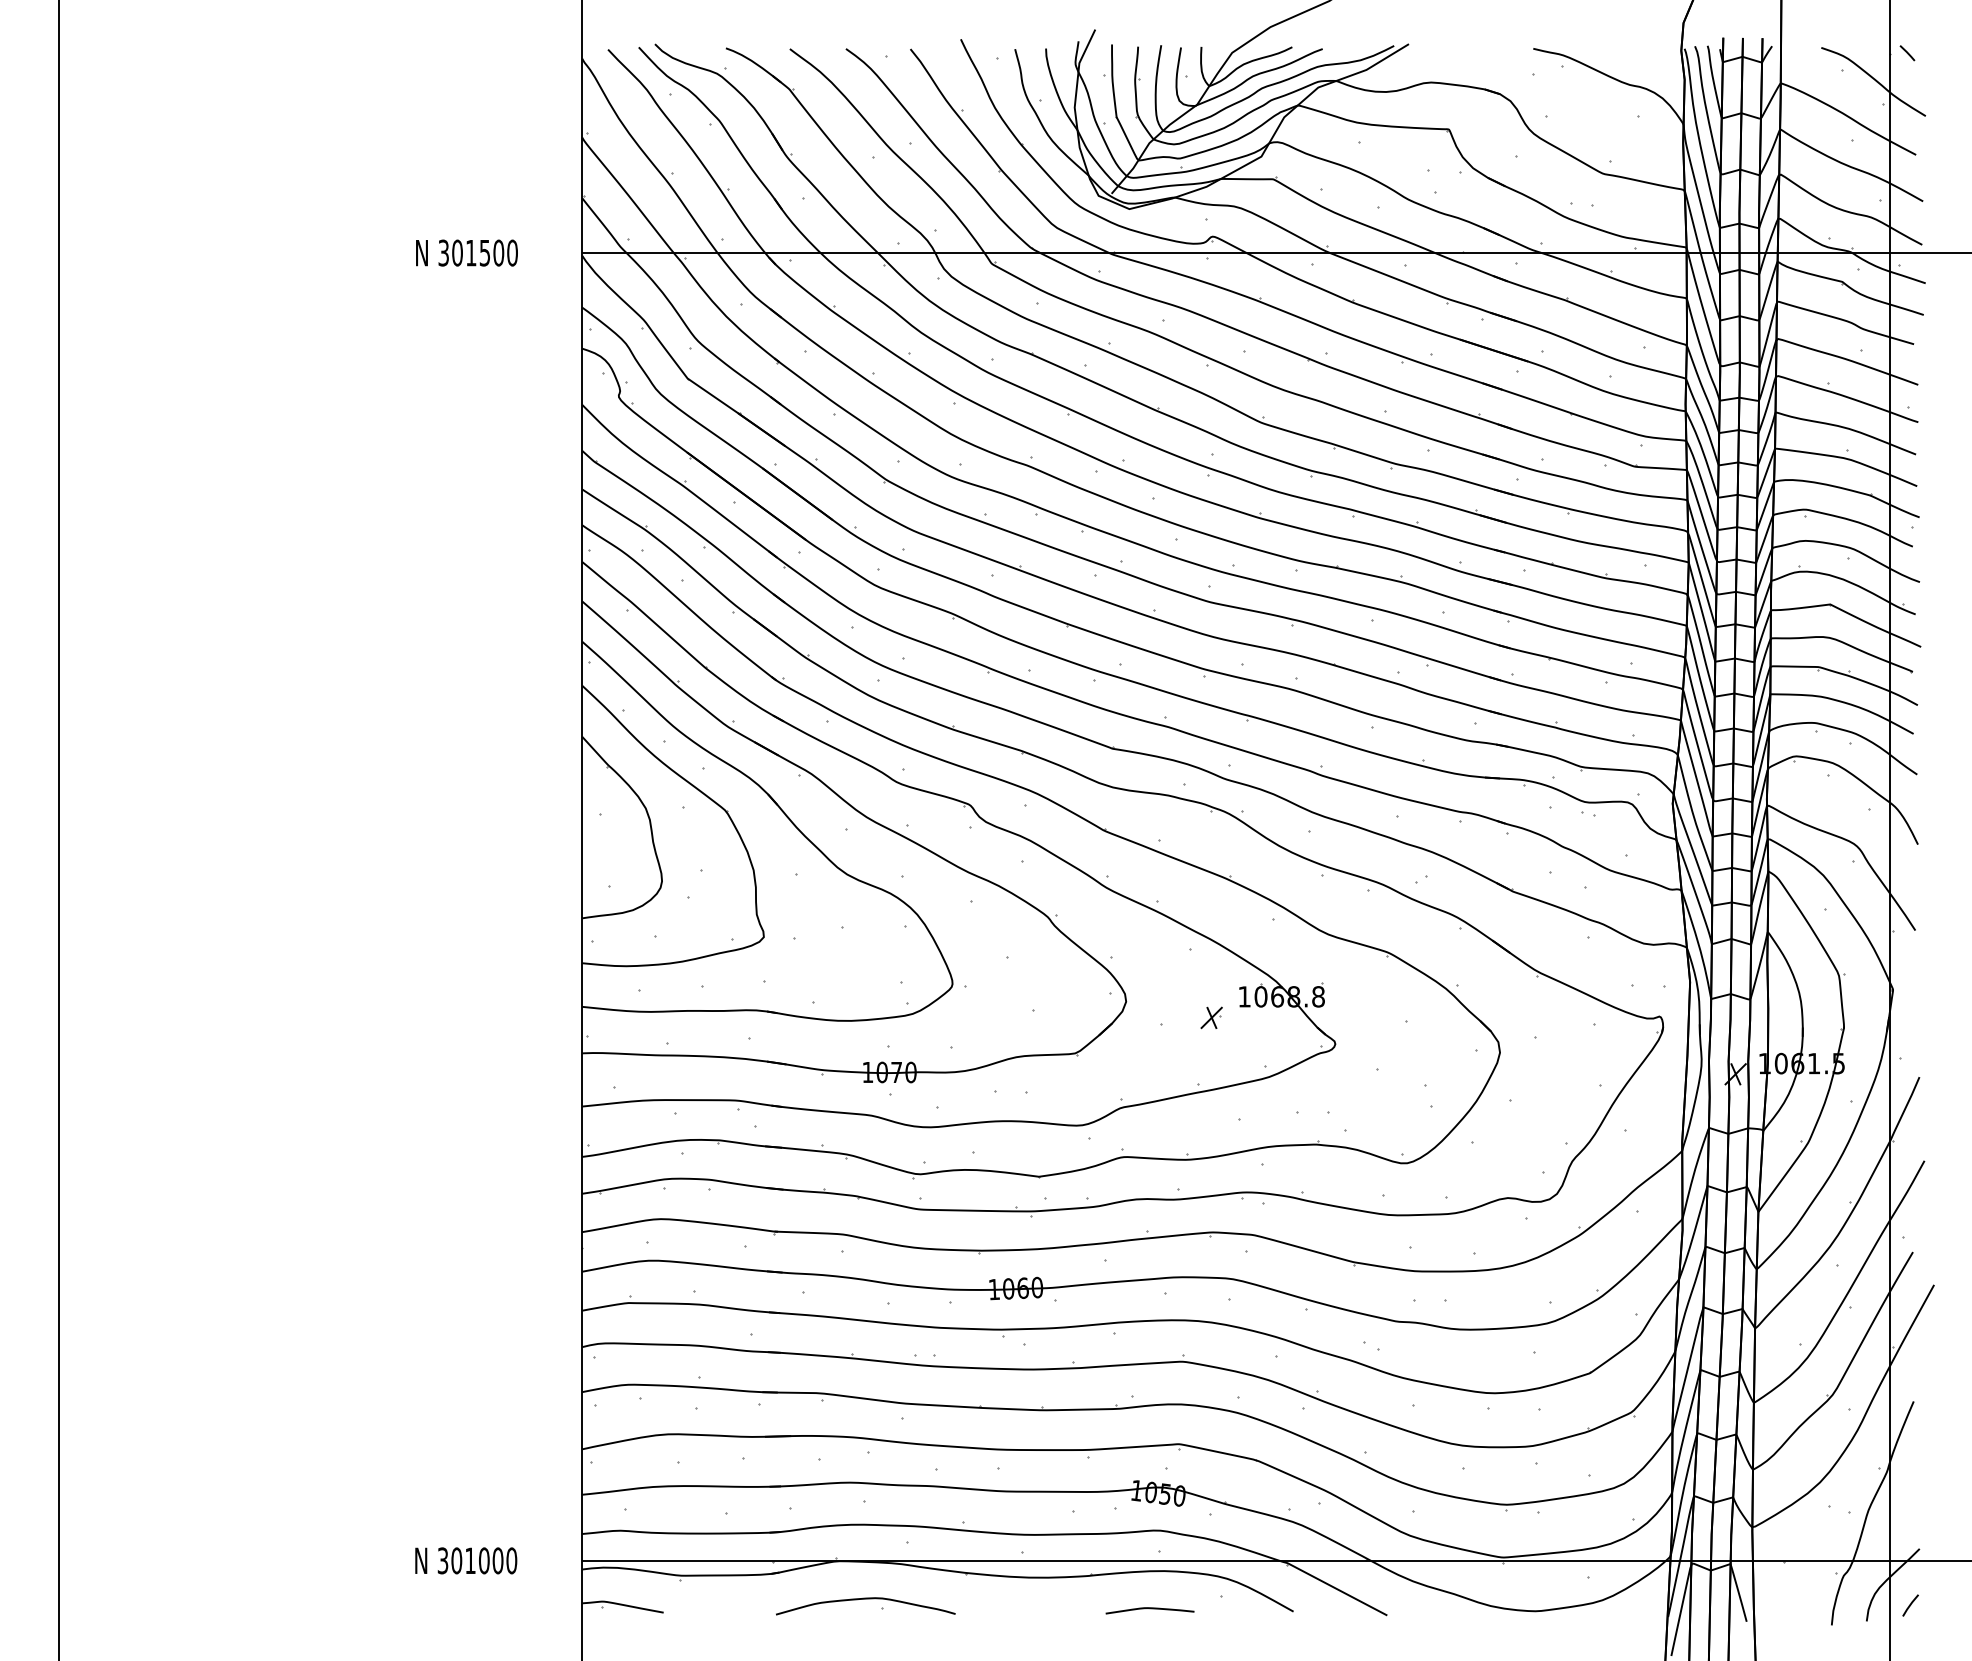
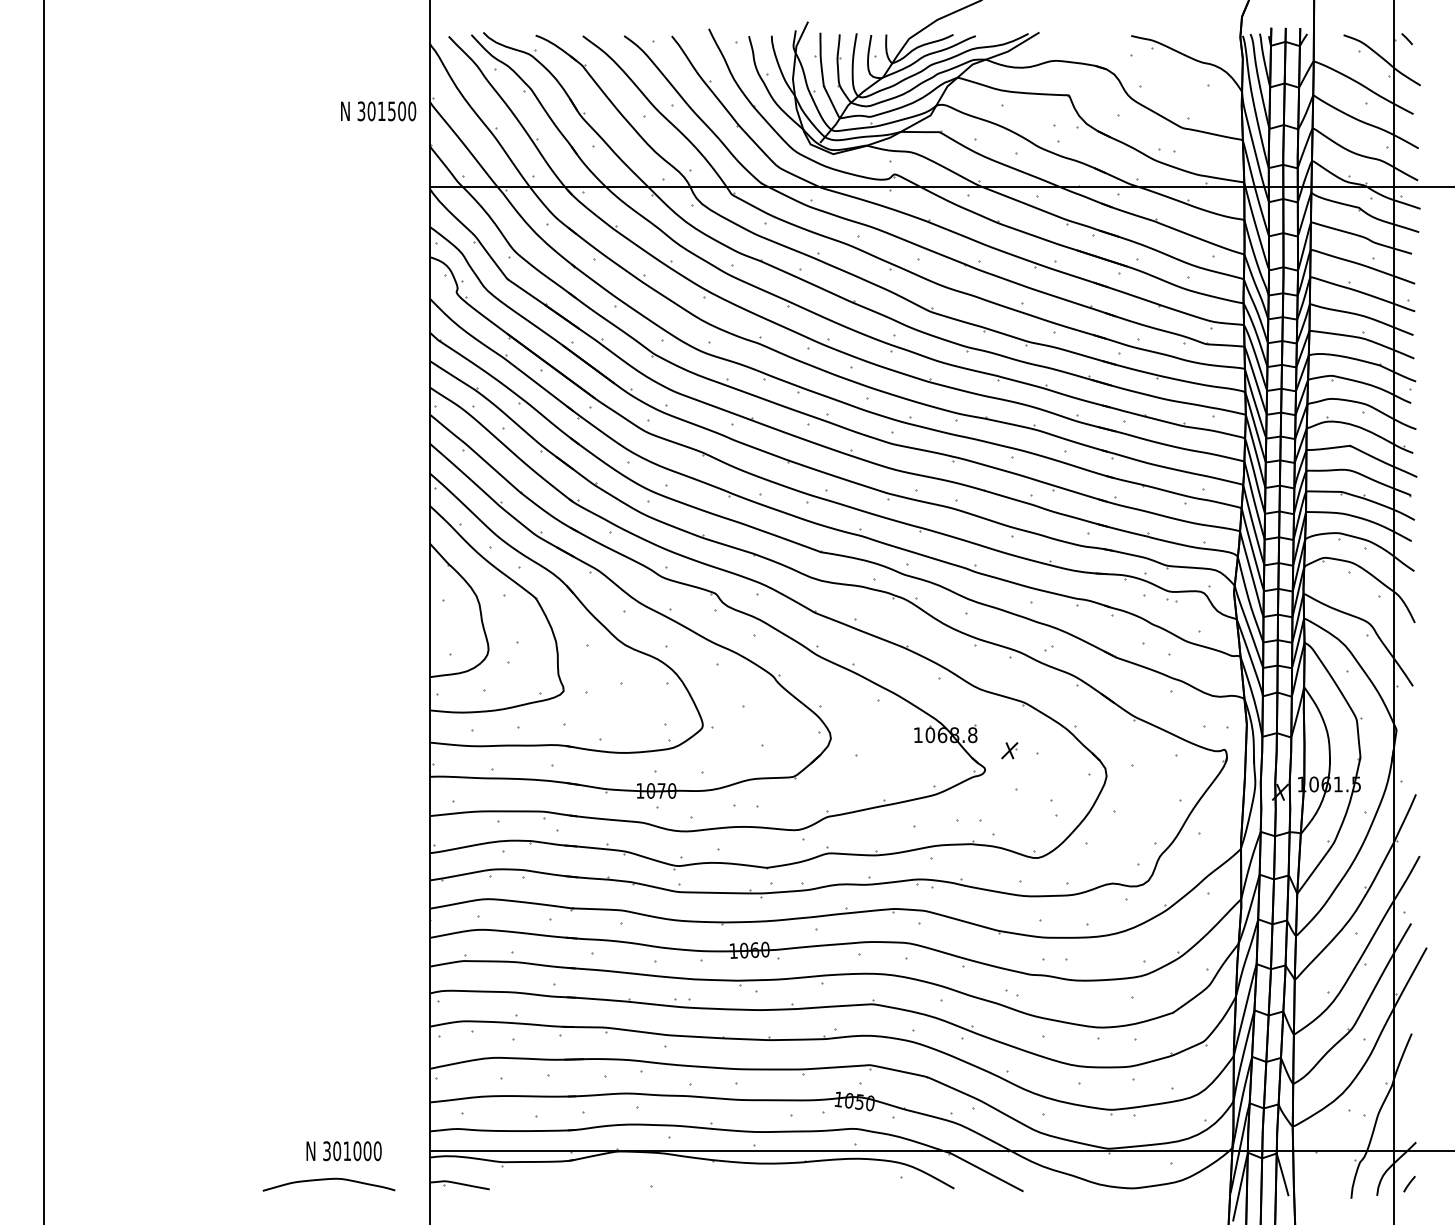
text: (466, 252) -> (378, 110), moved
part: (1211, 1017) -> (1009, 750), moved
curve: (865, 1599) -> (328, 1179), moved
curve: (1149, 1609) -> (848, 1187), removed

